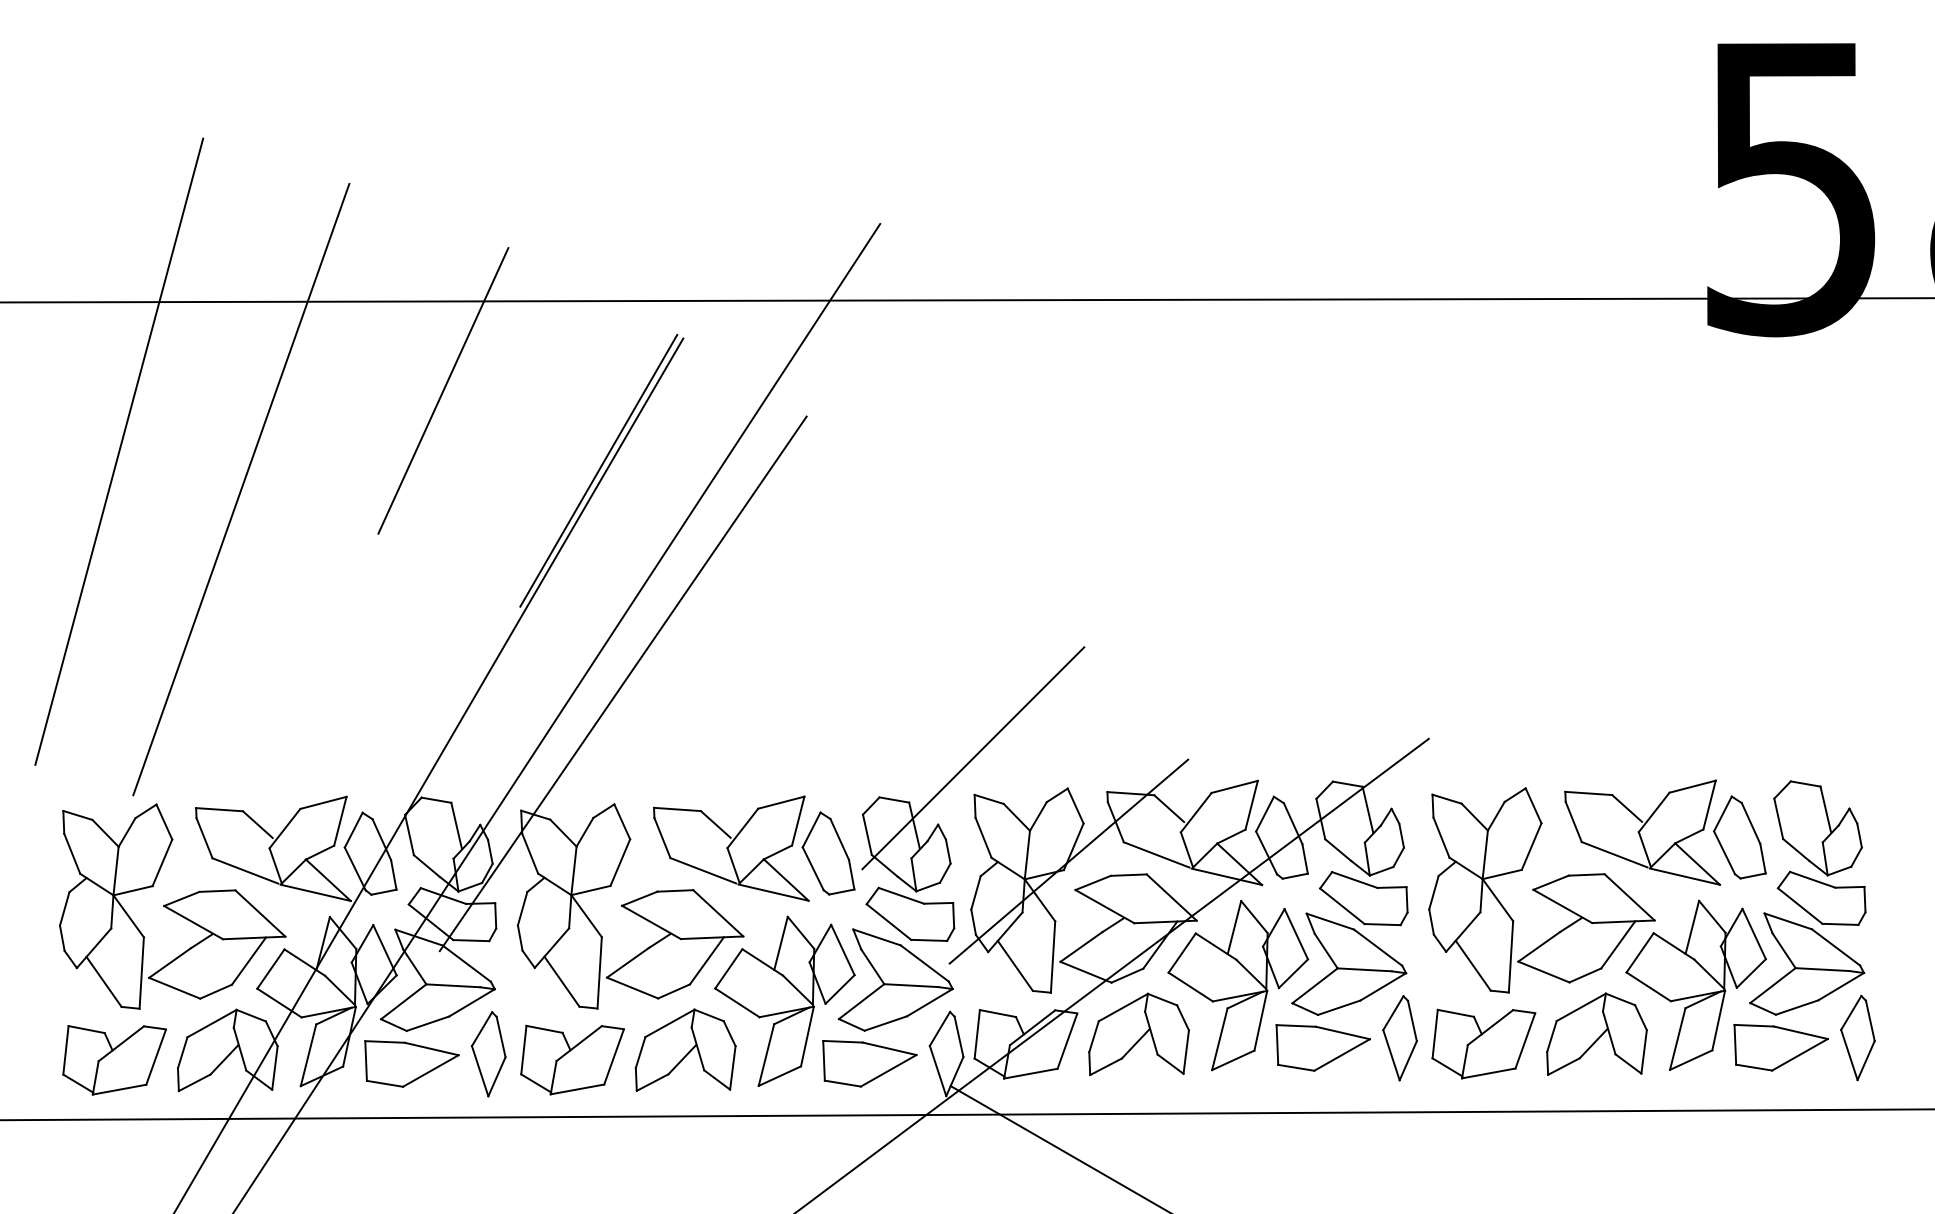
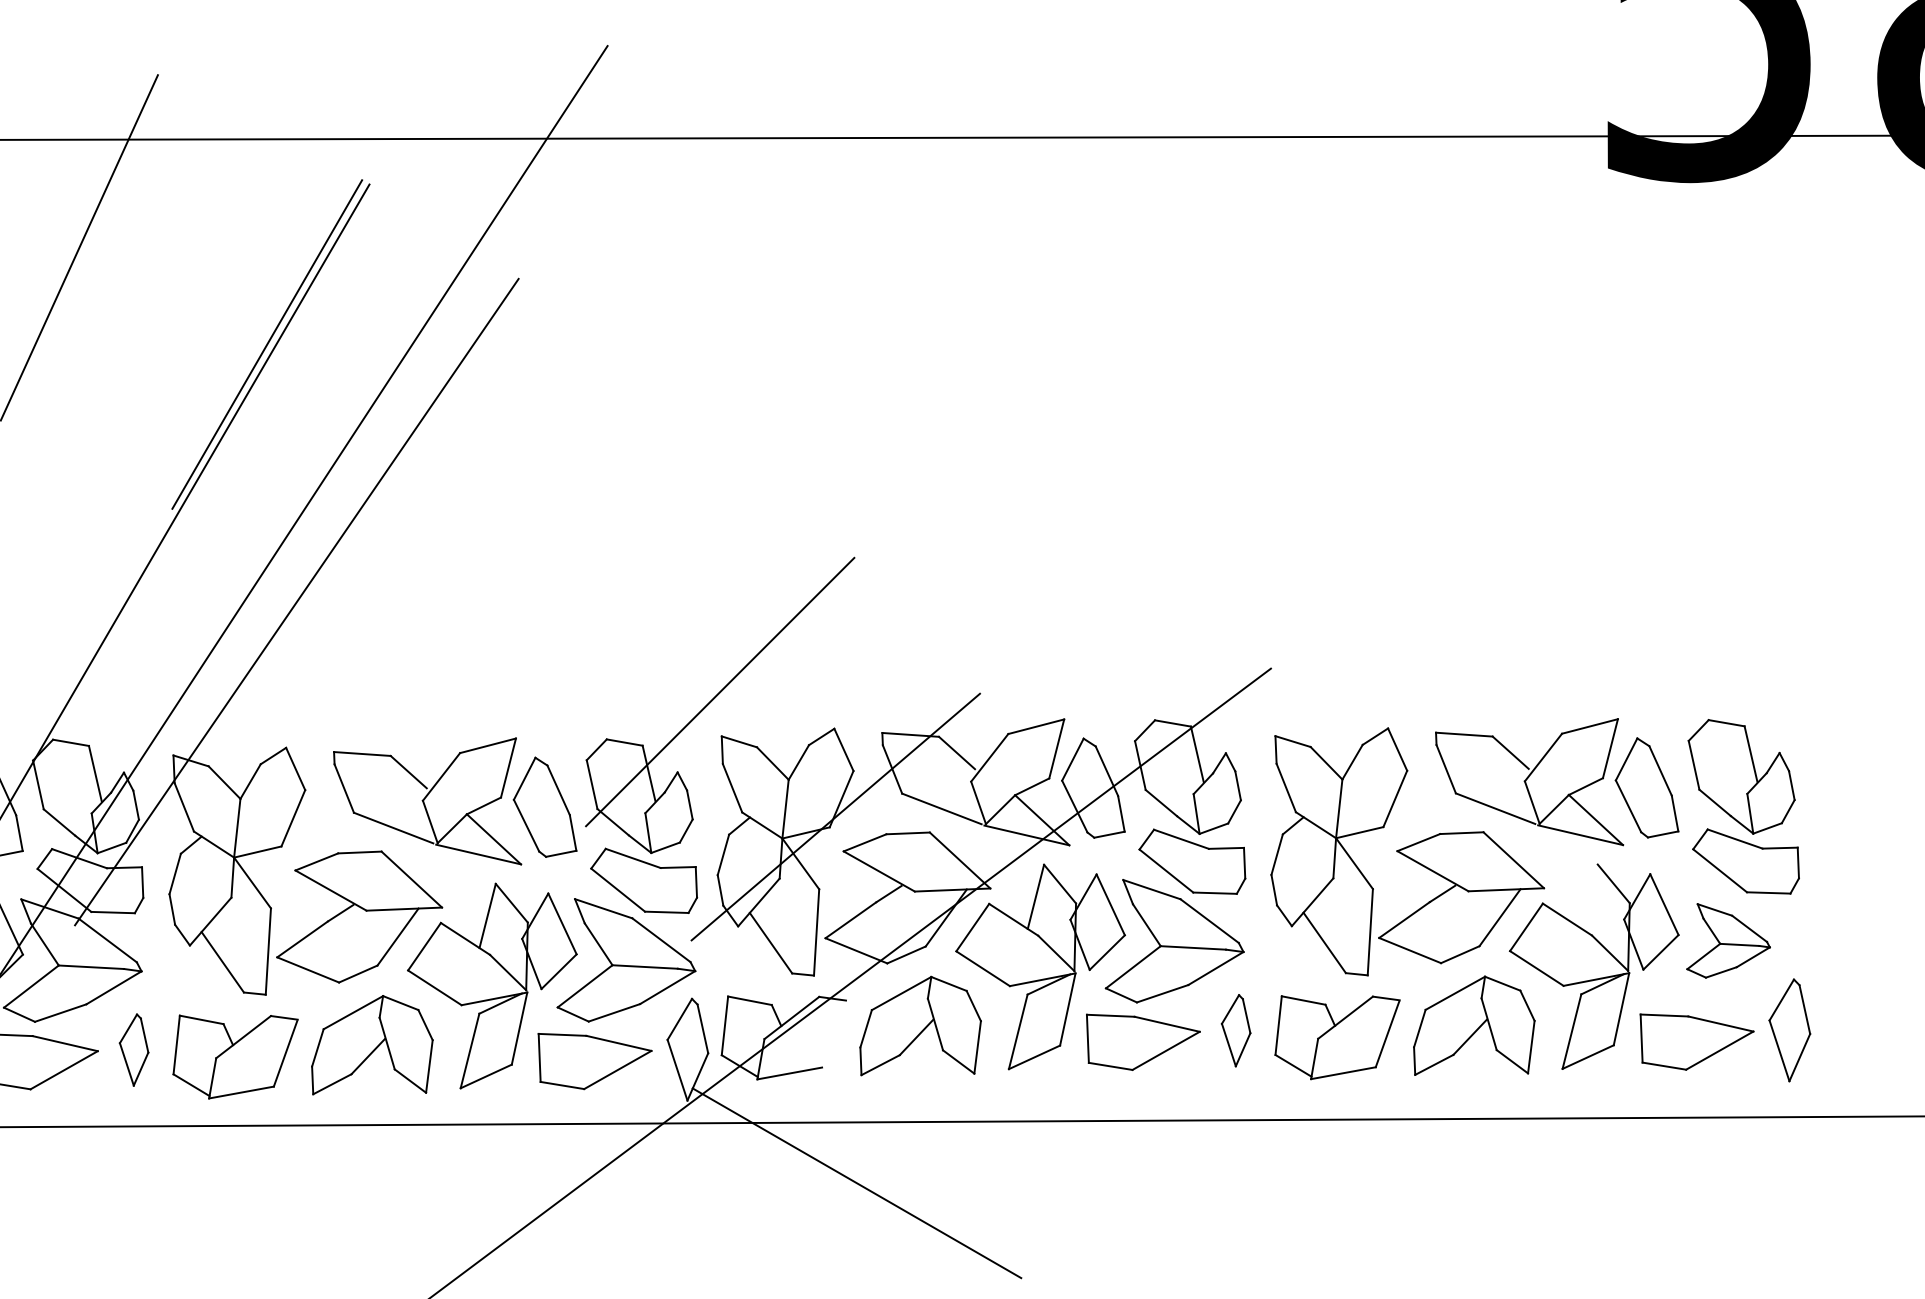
line: (1692, 926) -> (1589, 895), removed
part: (1807, 963) -> (1728, 940), size x0.6
part: (1399, 1038) -> (1235, 1030), size x0.7
line: (1066, 1041) -> (832, 1034), removed
part: (488, 1054) -> (133, 1050), size x0.7

